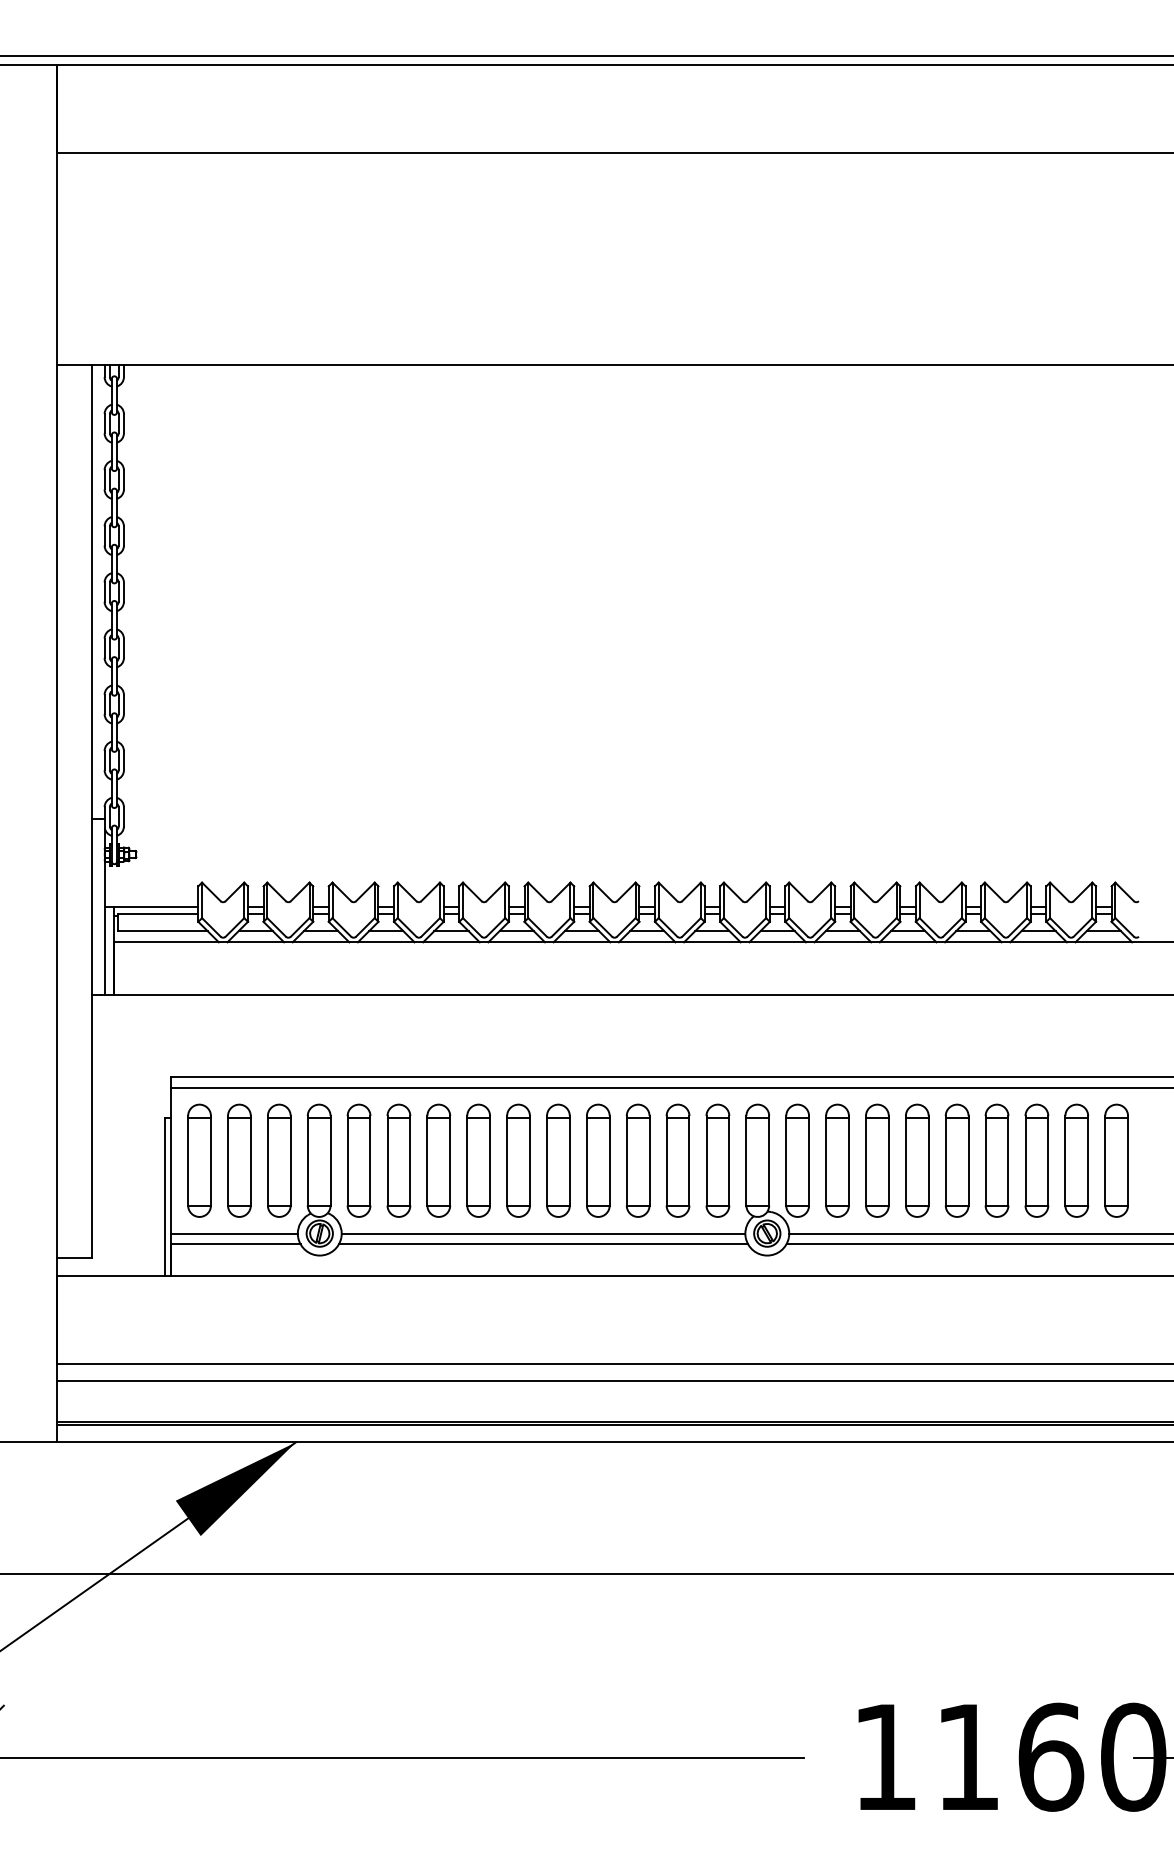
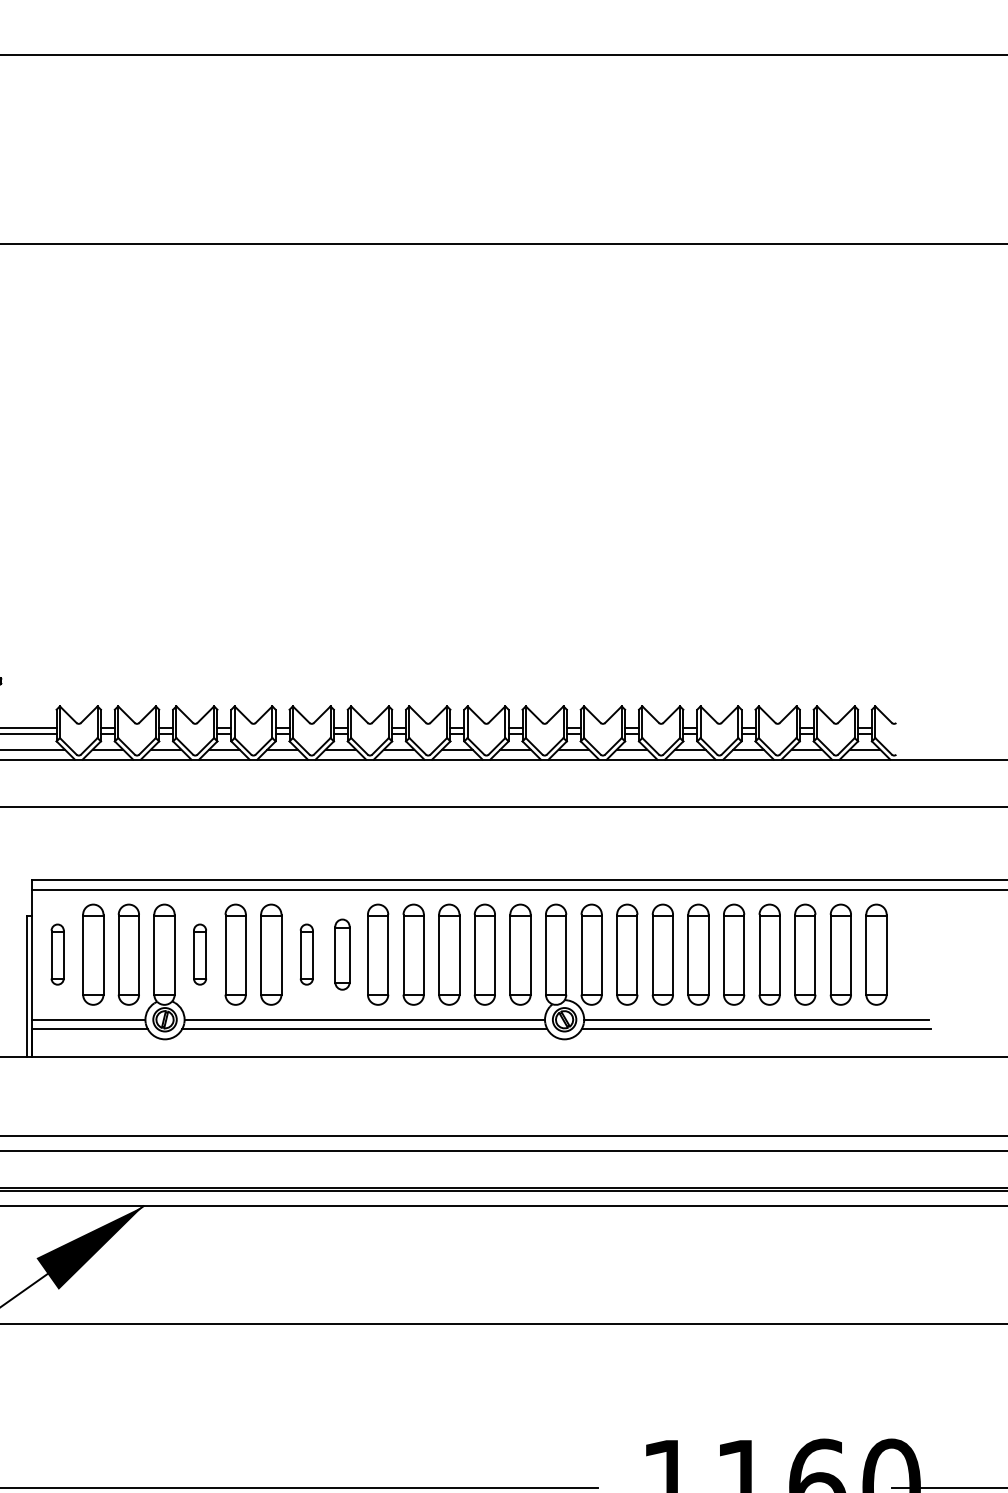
part: (199, 1160) -> (57, 954), size x0.6
part: (358, 1160) -> (199, 954), size x0.6
part: (478, 1160) -> (306, 954), size x0.6
part: (518, 1160) -> (342, 954), size x0.7

